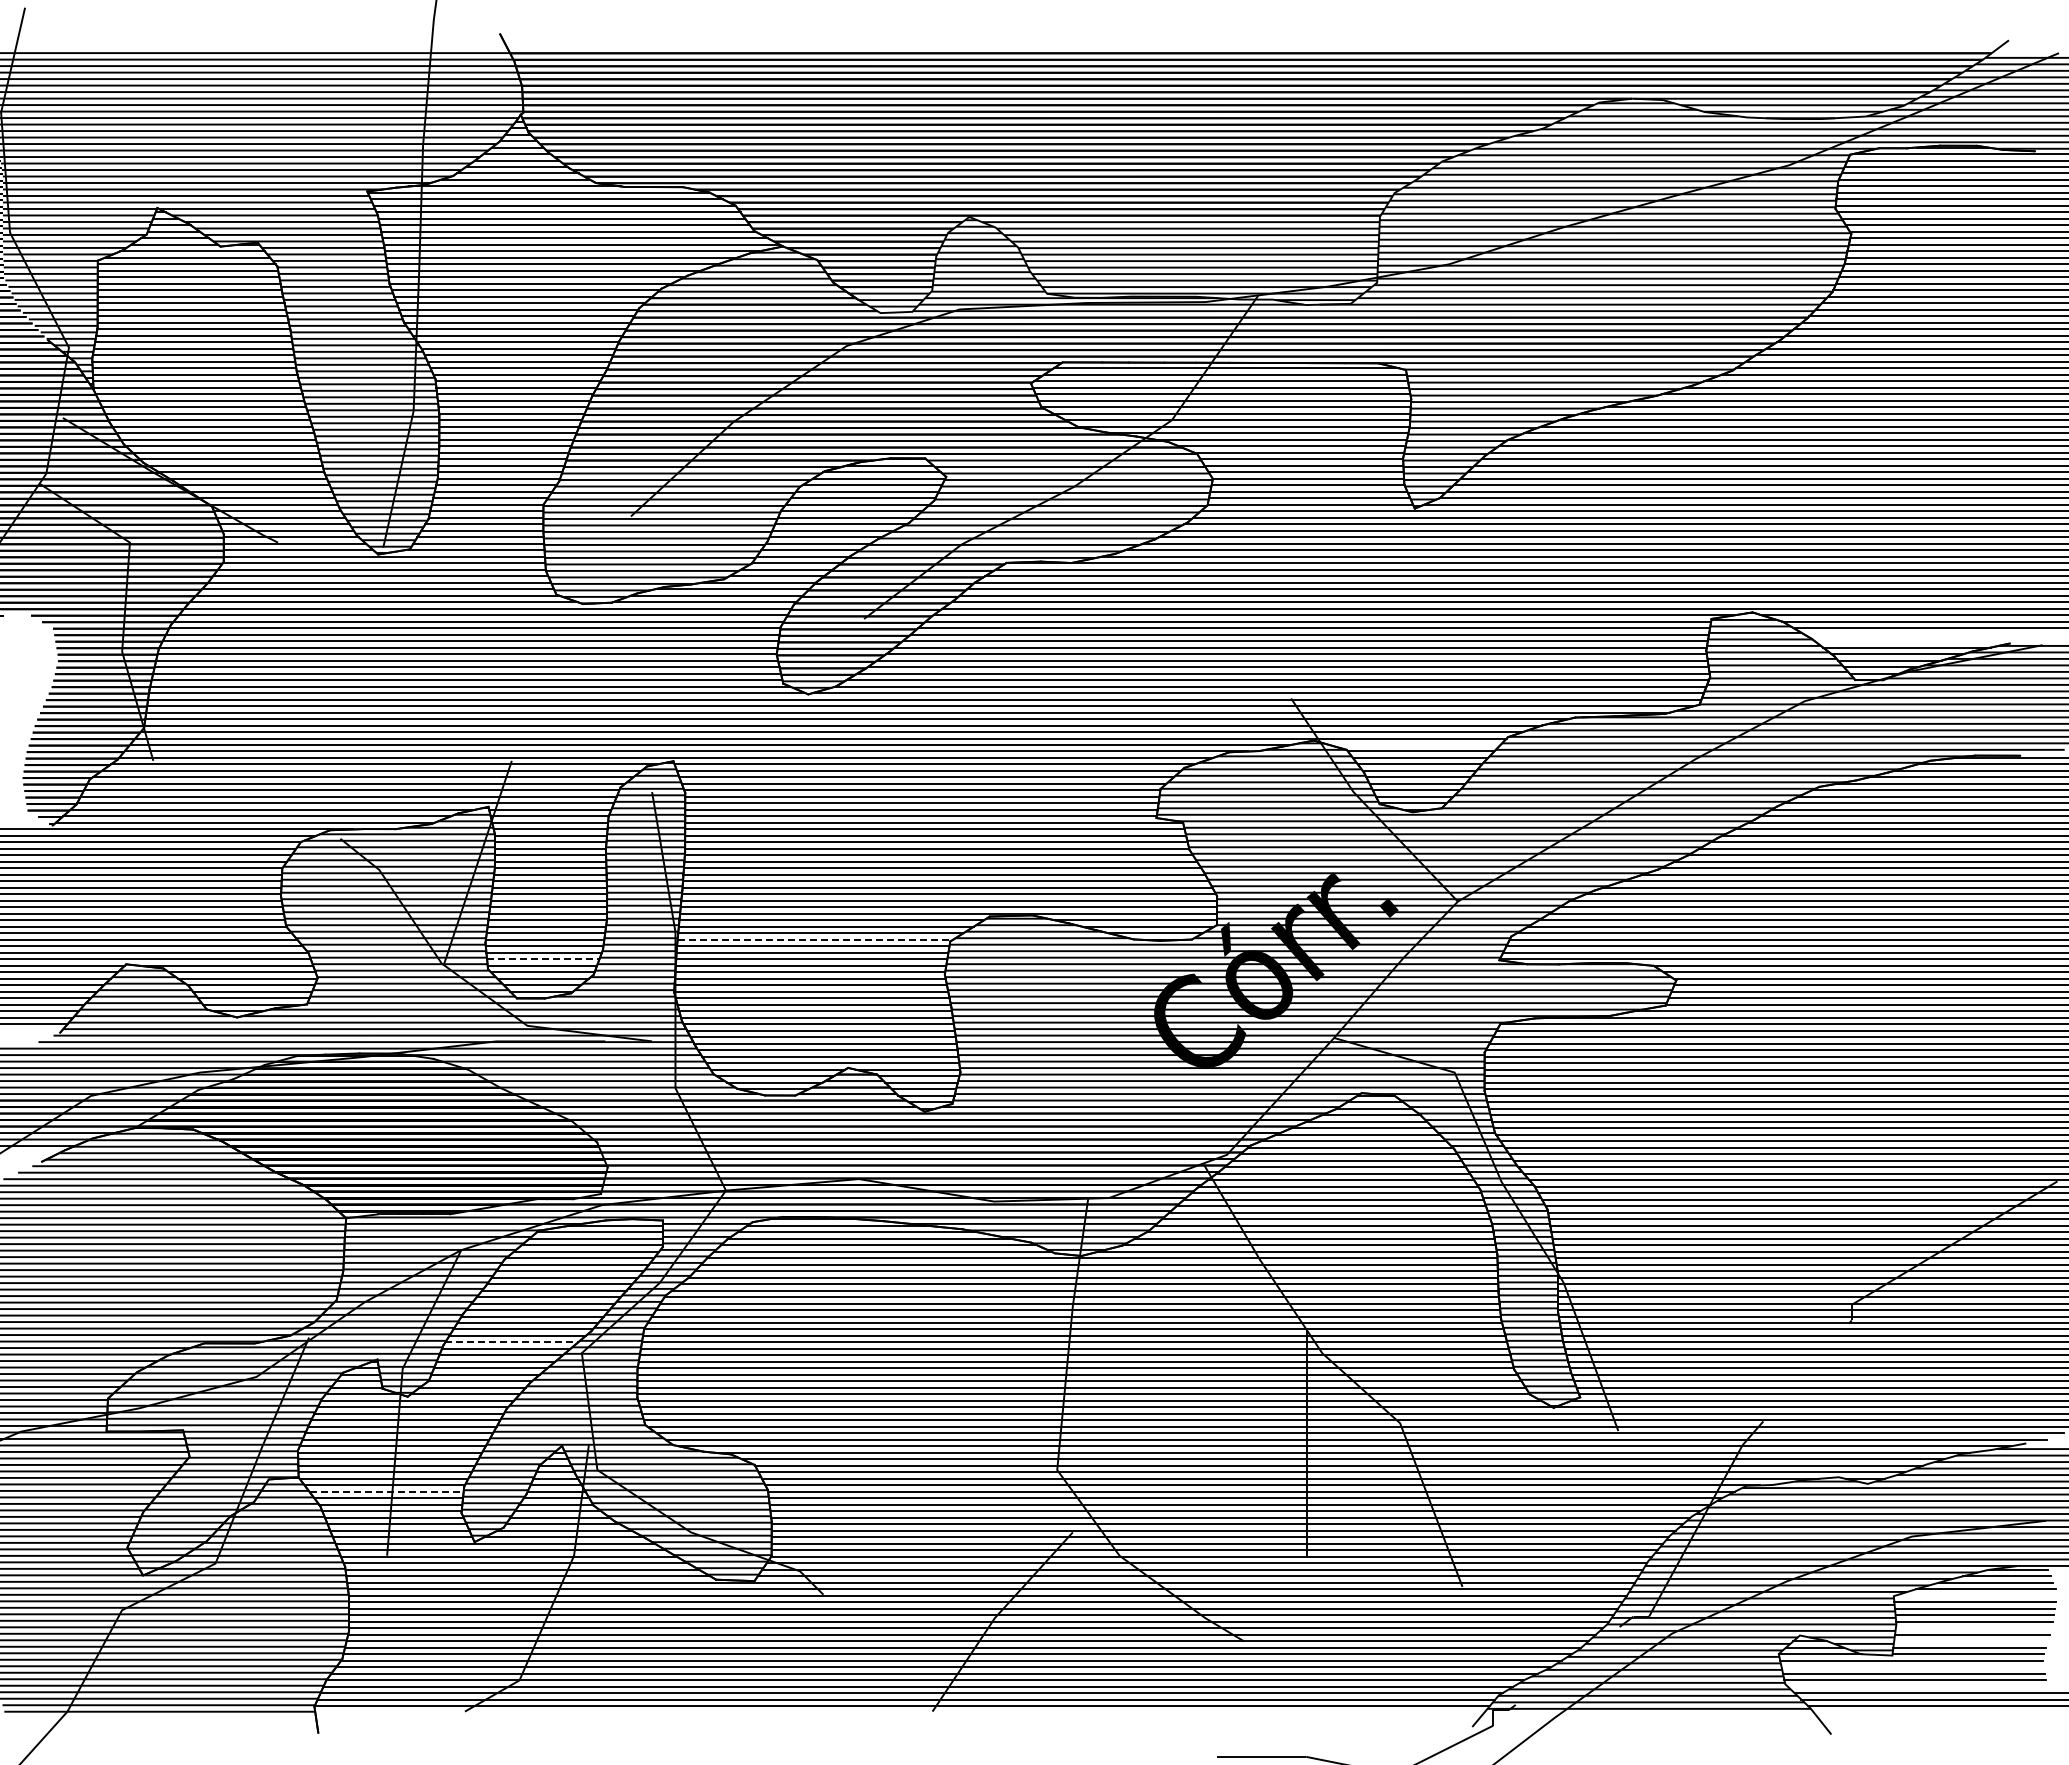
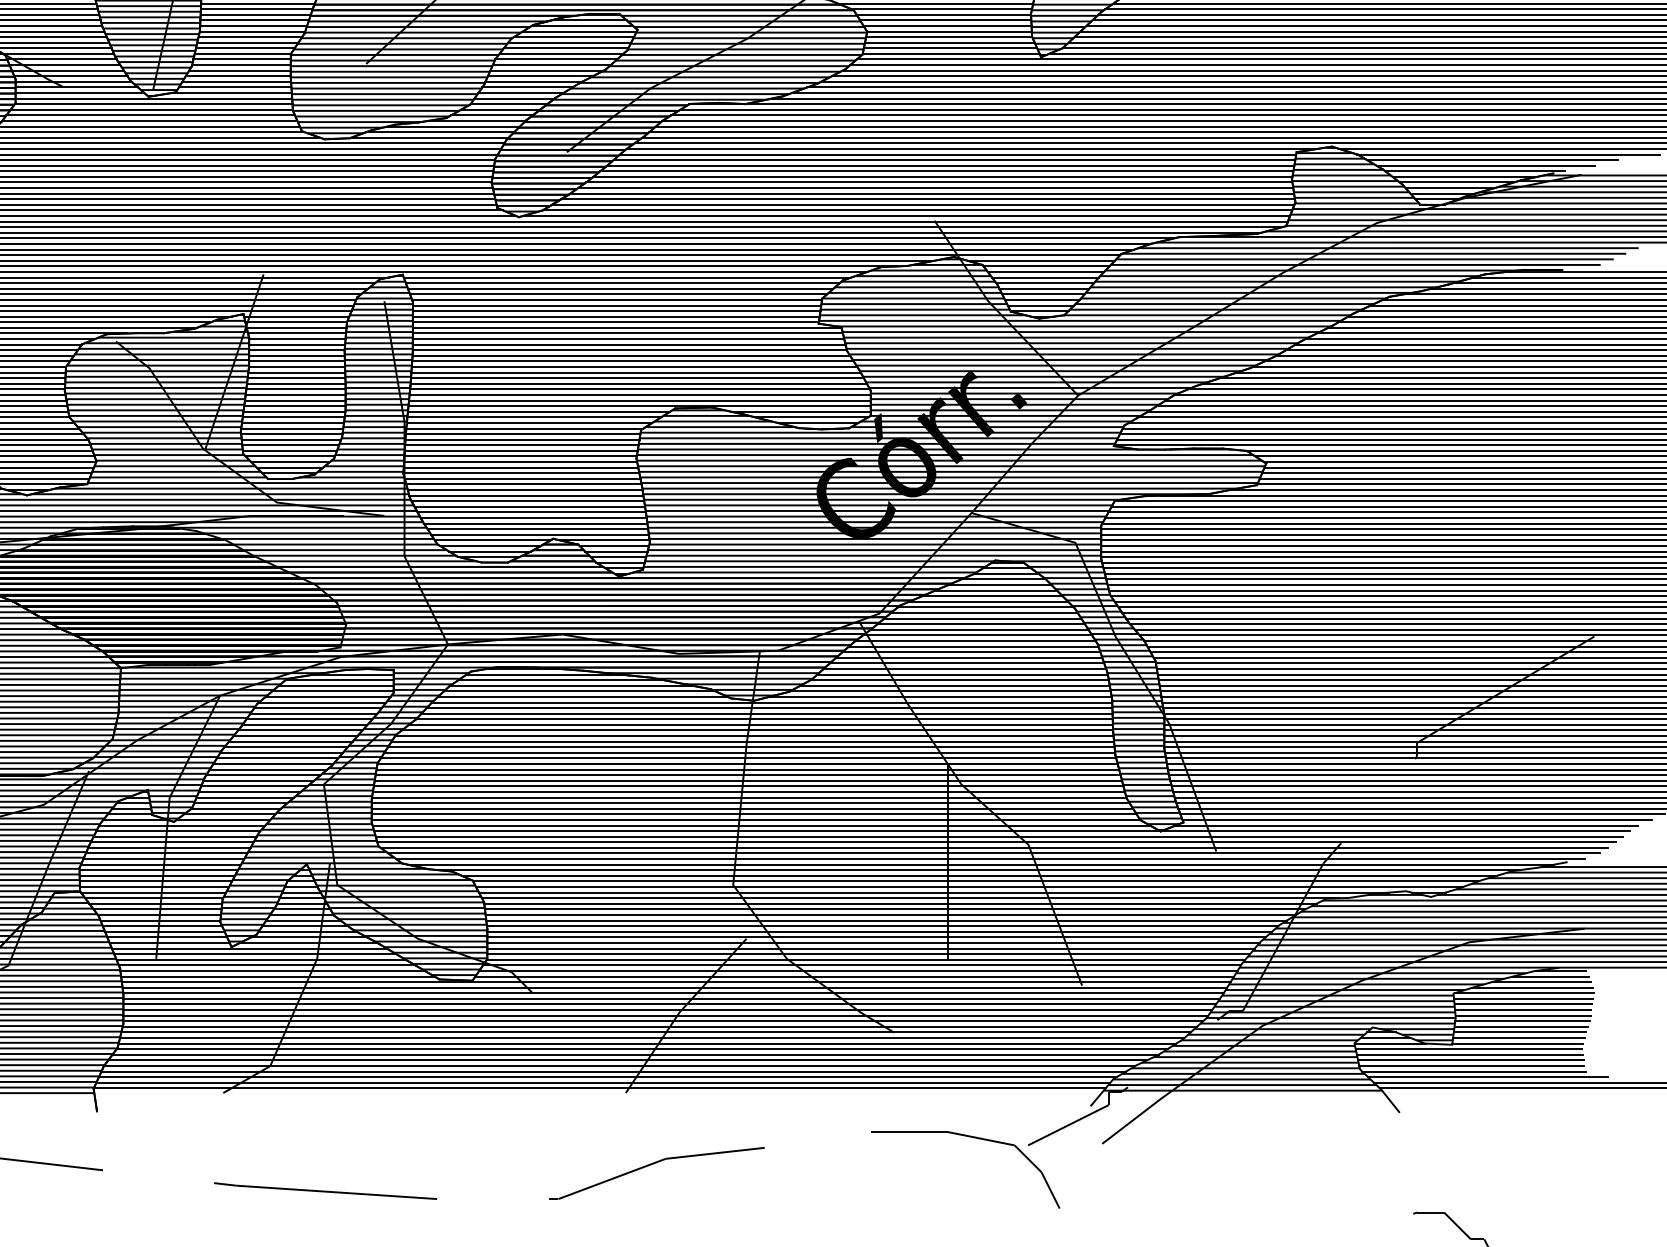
line: (1931, 634) -> (1485, 165), added
line: (1918, 641) -> (1474, 171), added
line: (1414, 745) -> (1040, 261), added
line: (815, 939) -> (525, 428), dashed -> solid
line: (543, 959) -> (290, 445), dashed -> solid
line: (512, 1342) -> (264, 775), dashed -> solid
line: (387, 1491) -> (156, 903), dashed -> solid
line: (1976, 1595) -> (1524, 993), added
line: (1973, 1628) -> (1522, 1021), added
line: (1971, 1641) -> (1520, 1032), added
line: (1912, 1667) -> (1469, 1055), added
line: (1917, 1686) -> (1473, 1071), added

